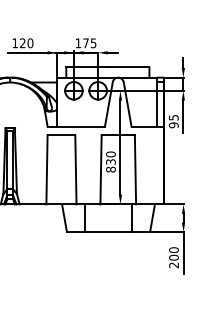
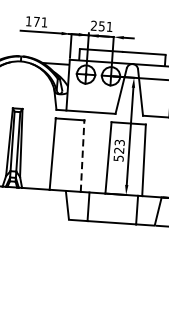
text: (26, 43) -> (40, 22), 120 -> 171
text: (85, 43) -> (101, 26), 175 -> 251
text: (110, 161) -> (118, 150), 830 -> 523
line: (75, 169) -> (82, 155), solid -> dashed

